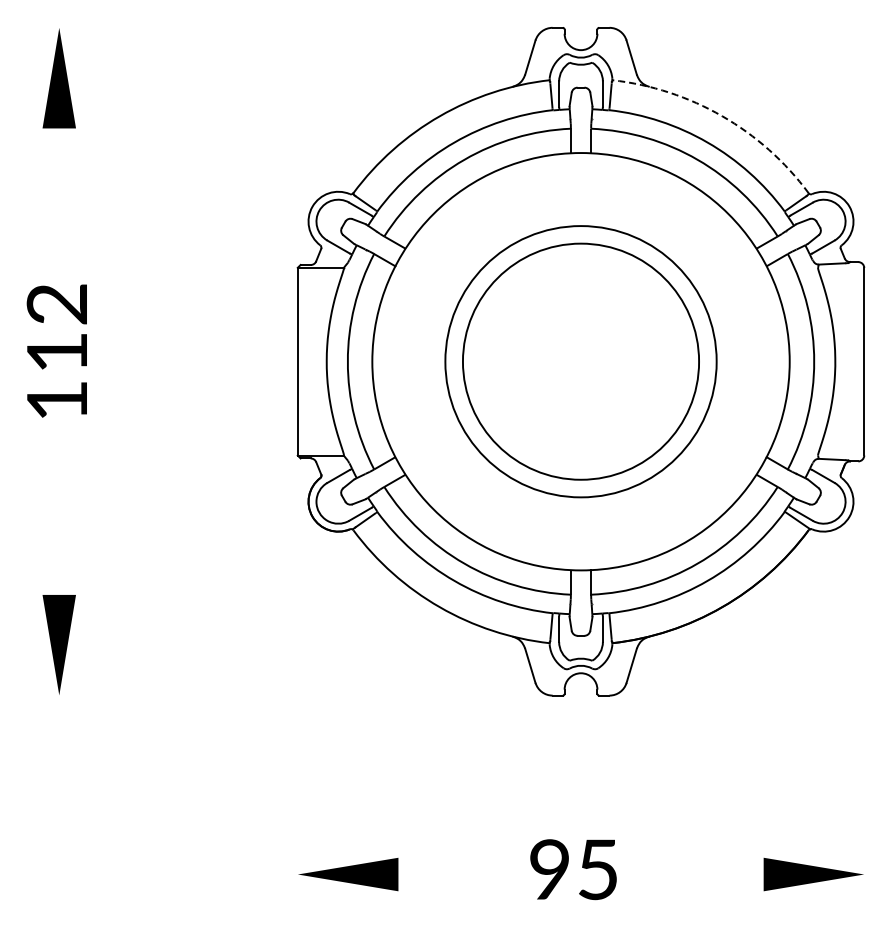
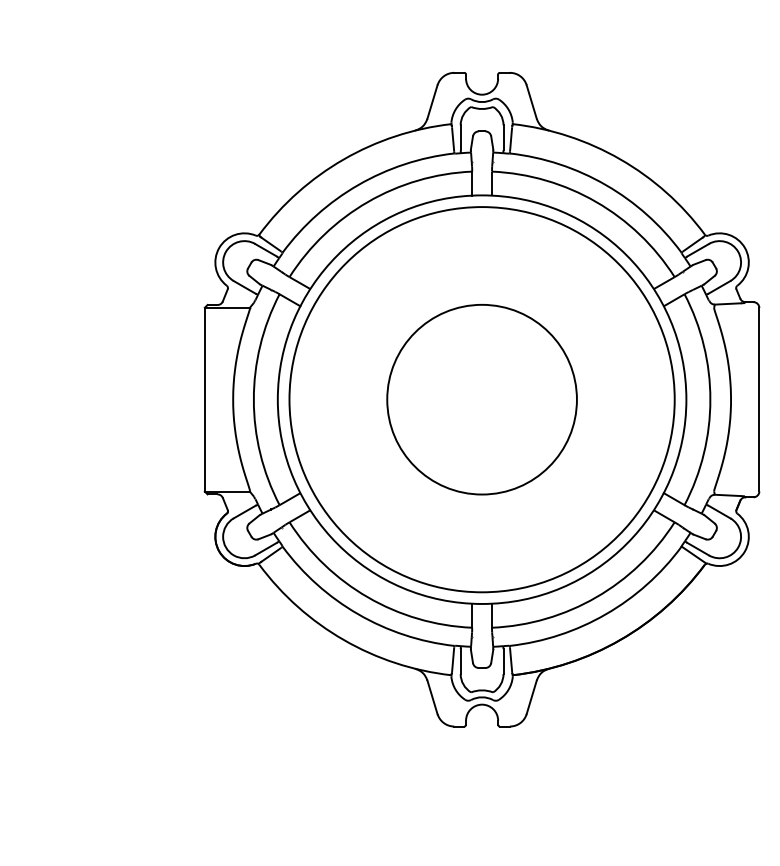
arc: (722, 116) -> (620, 159), dashed -> solid
circle: (580, 361) -> (481, 399), size x0.71
circle: (580, 361) -> (481, 399), size x1.67

